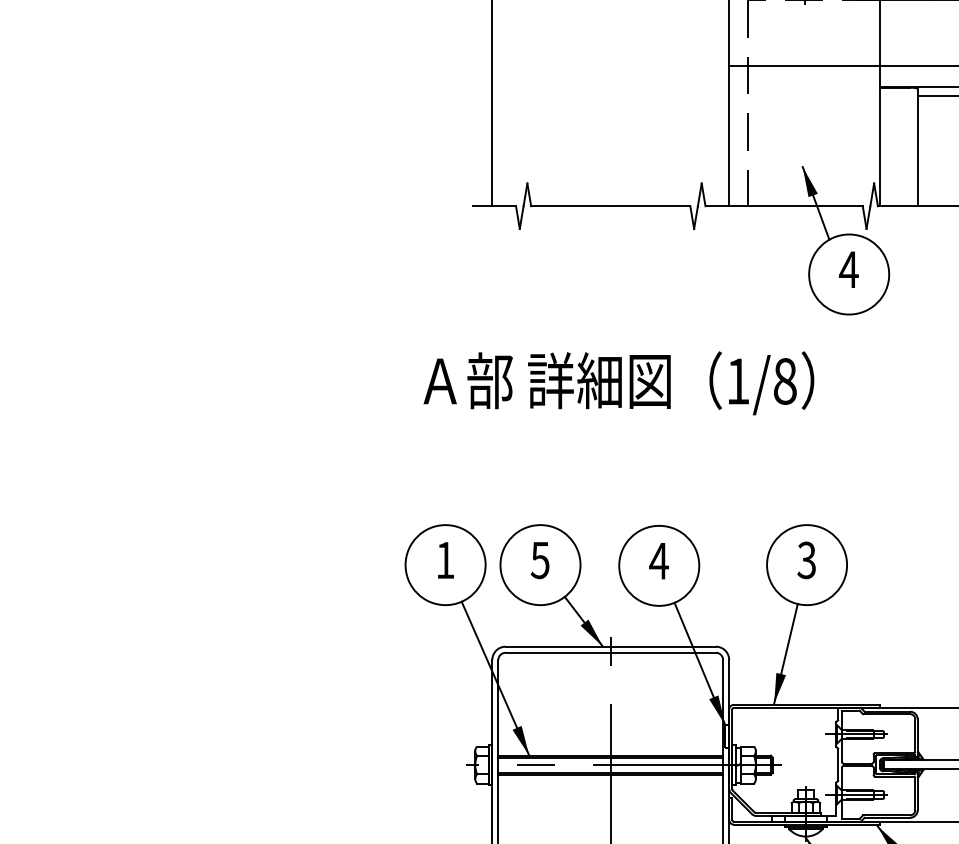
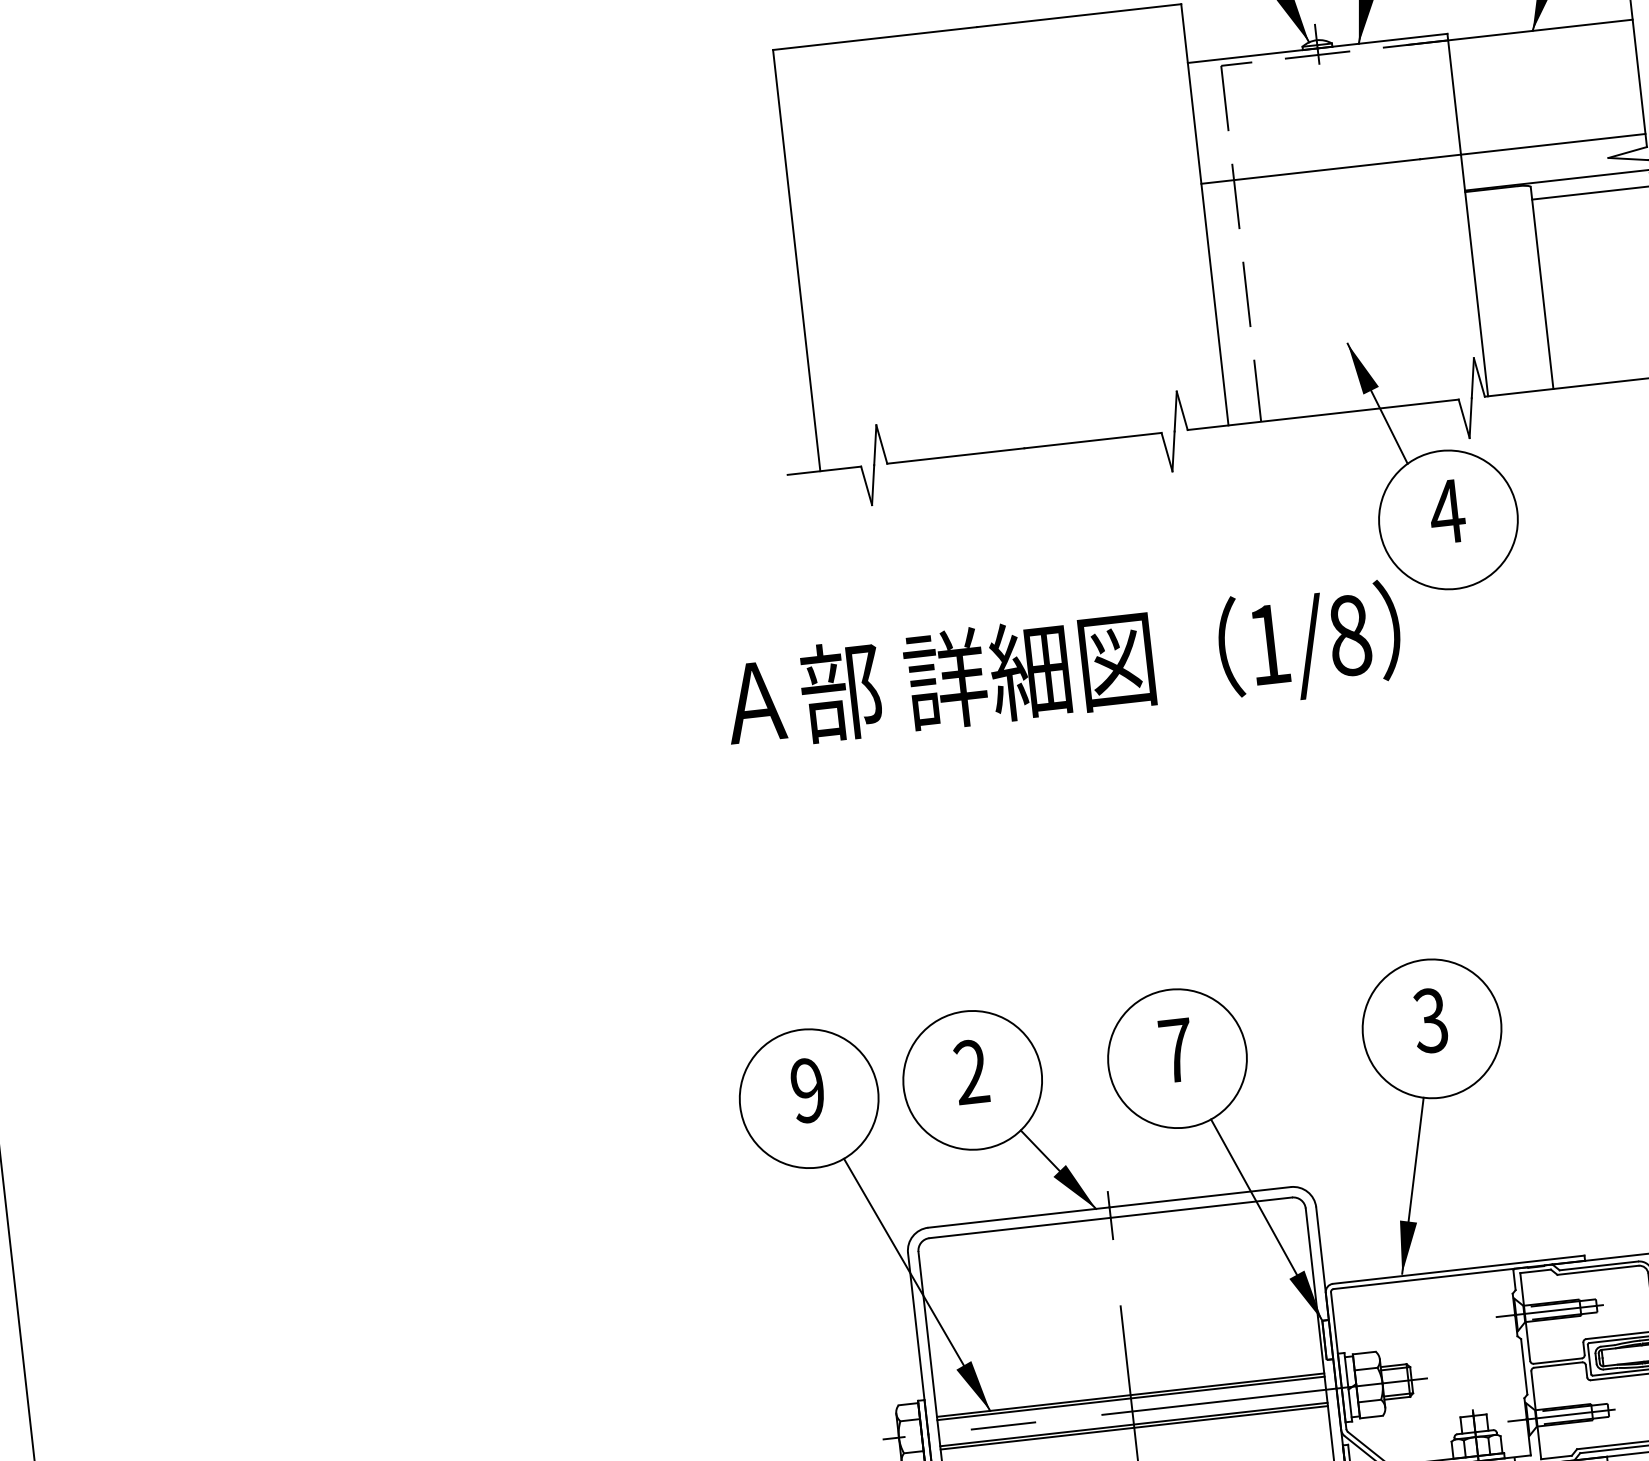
text: (618, 383) -> (1062, 671), moved
text: (445, 560) -> (808, 1090), 1 -> 9
text: (539, 560) -> (970, 1072), 5 -> 2
text: (658, 561) -> (1175, 1051), 4 -> 7

